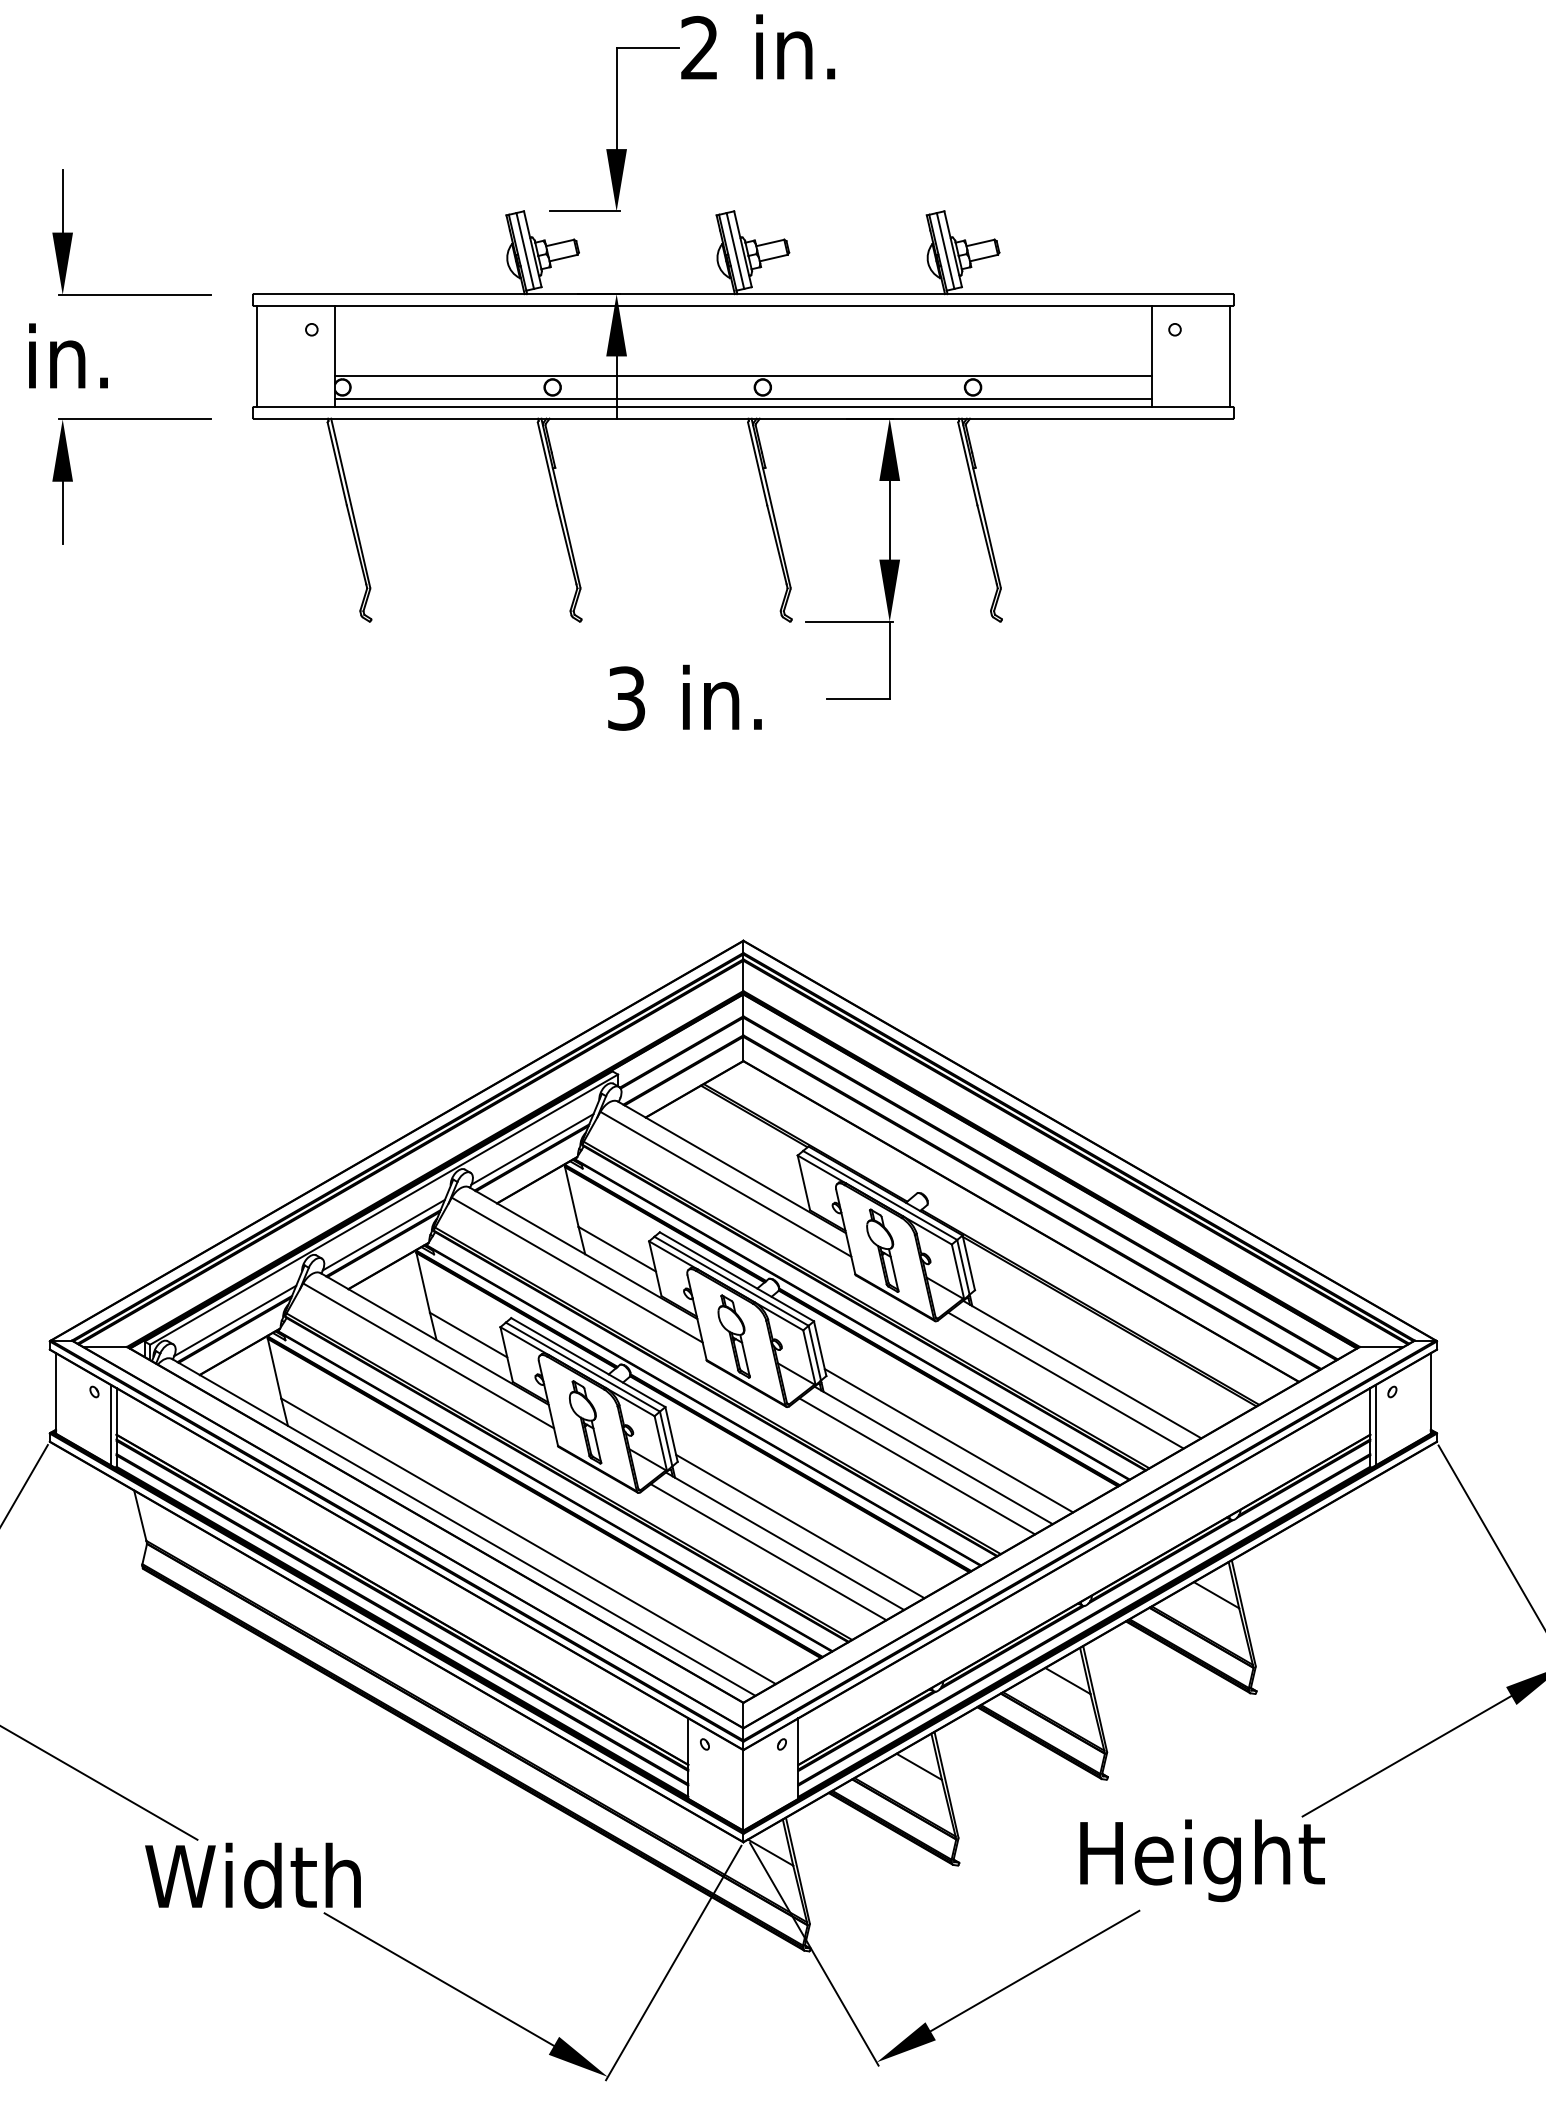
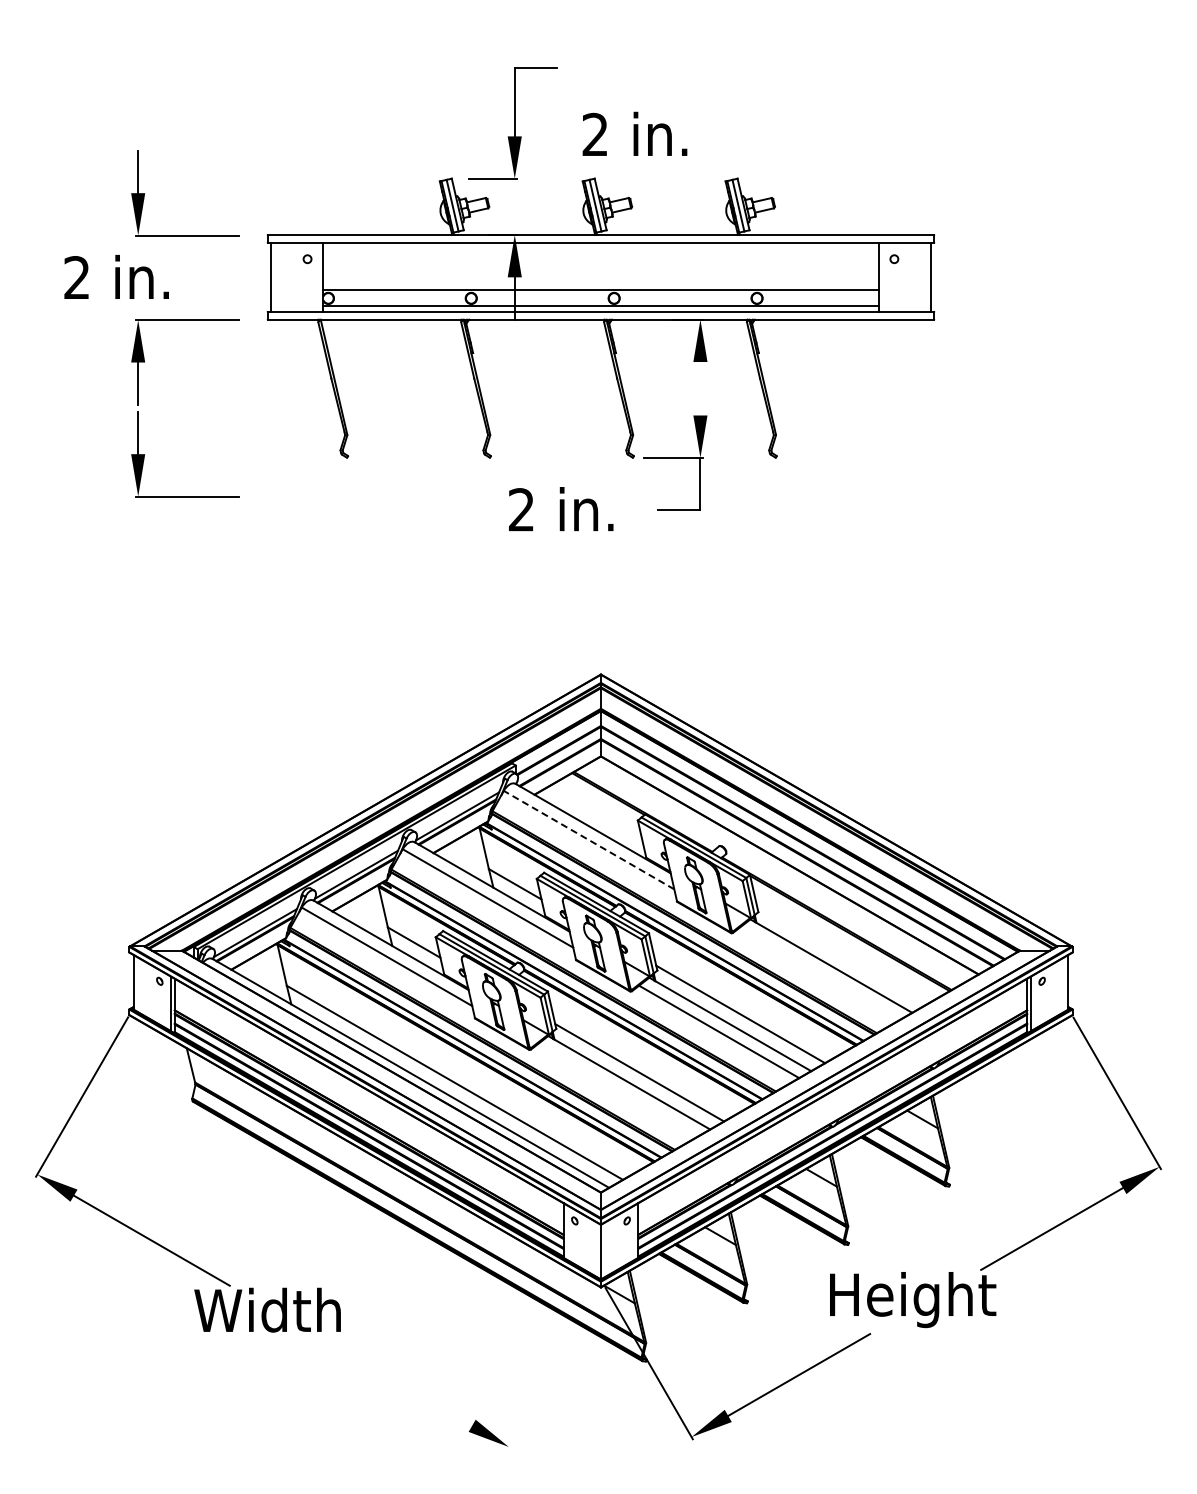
text: (757, 46) -> (634, 133), moved
line: (889, 519) -> (700, 388), removed
part: (73, 617) -> (145, 454), added
text: (626, 697) -> (521, 509), 3 -> 2
line: (725, 1183) -> (588, 839), solid -> dashed
line: (1066, 1380) -> (820, 973), removed
line: (769, 1552) -> (618, 1090), removed
line: (673, 1962) -> (553, 1369), removed
line: (439, 1979) -> (394, 1380), removed

